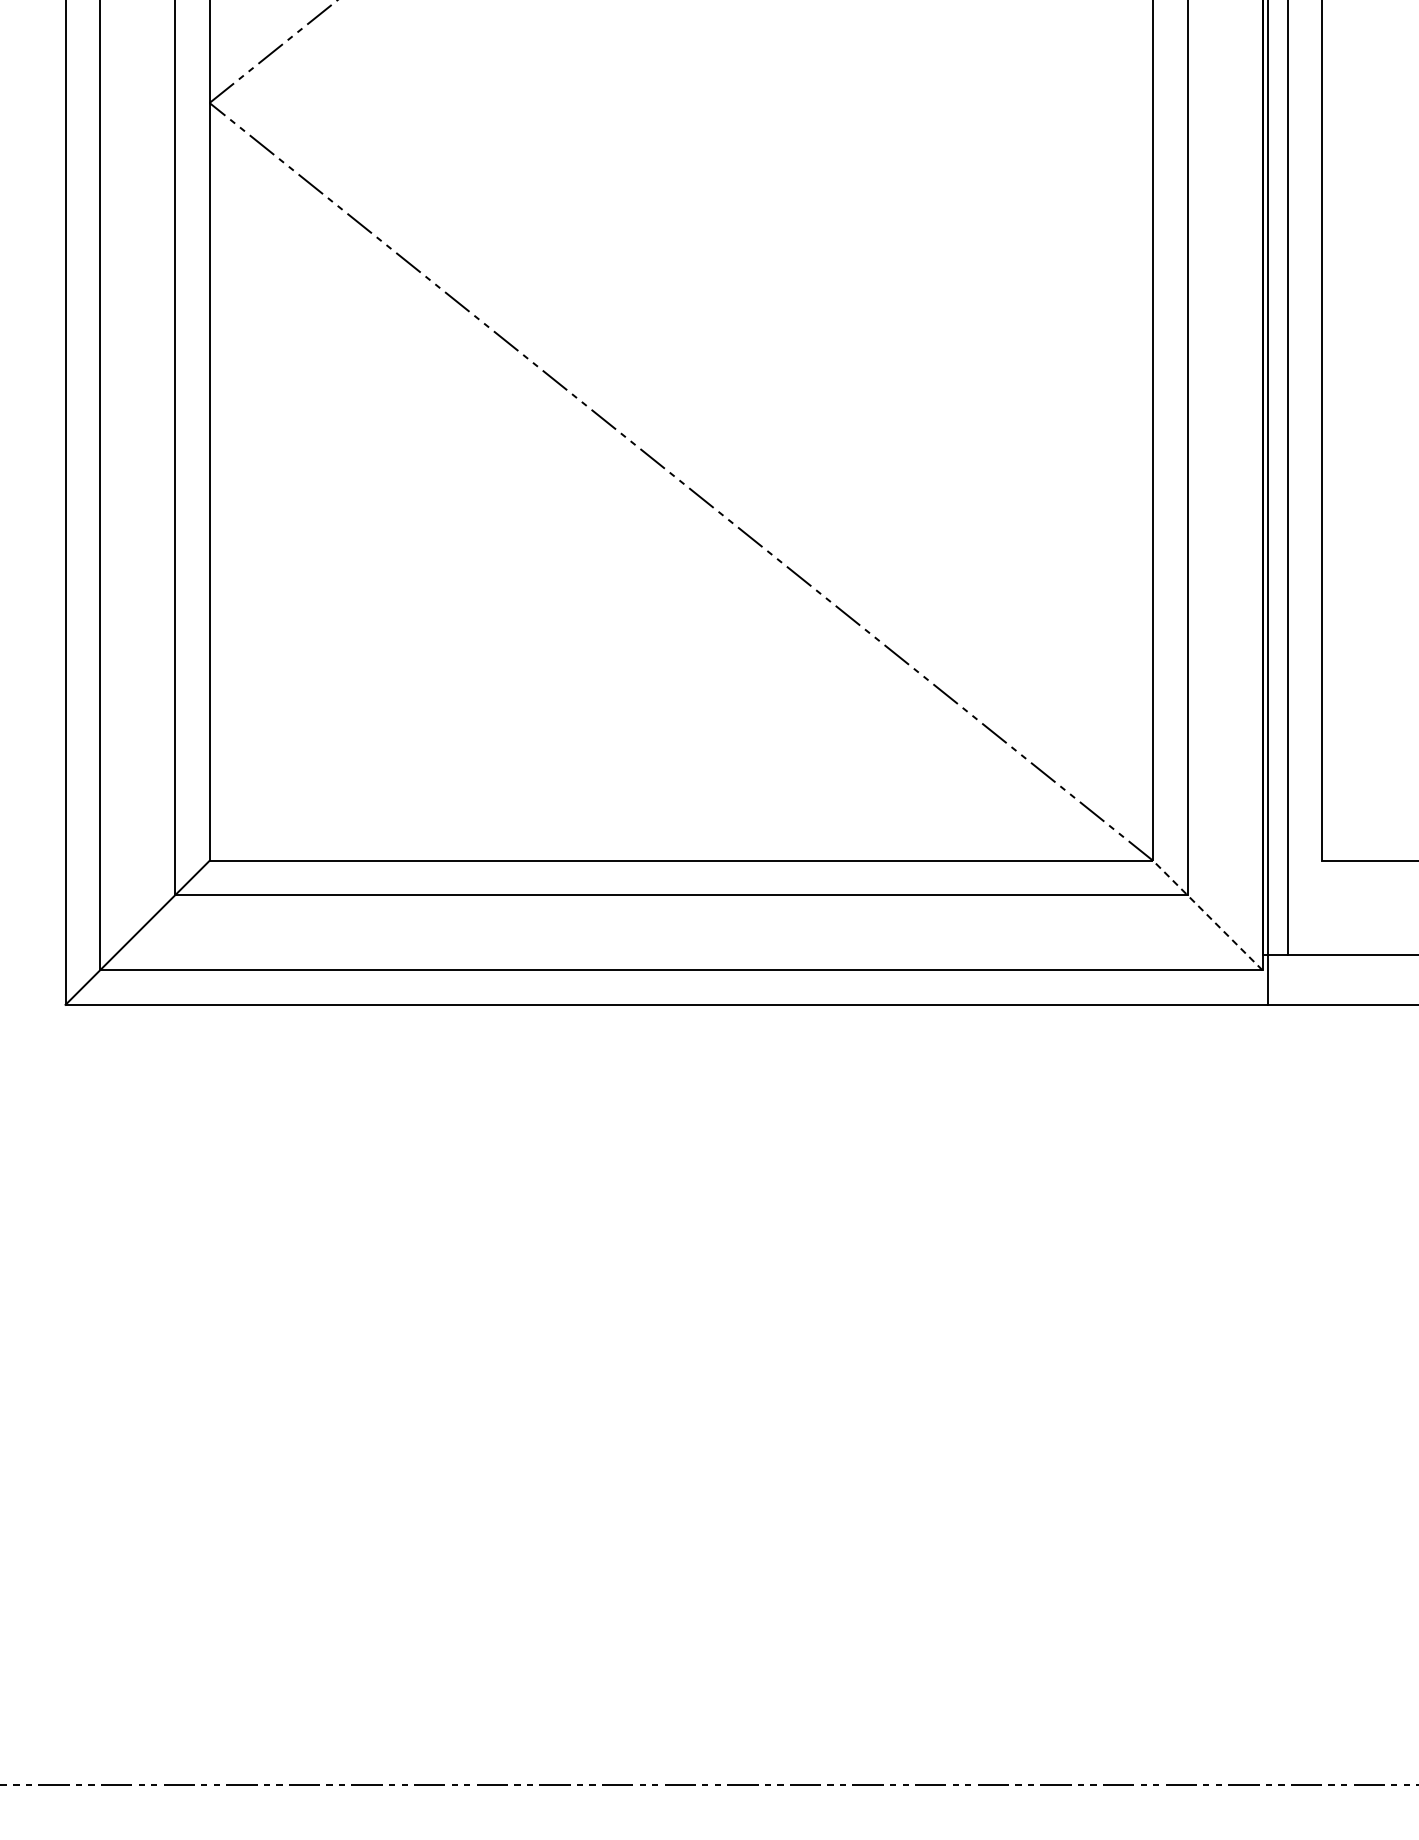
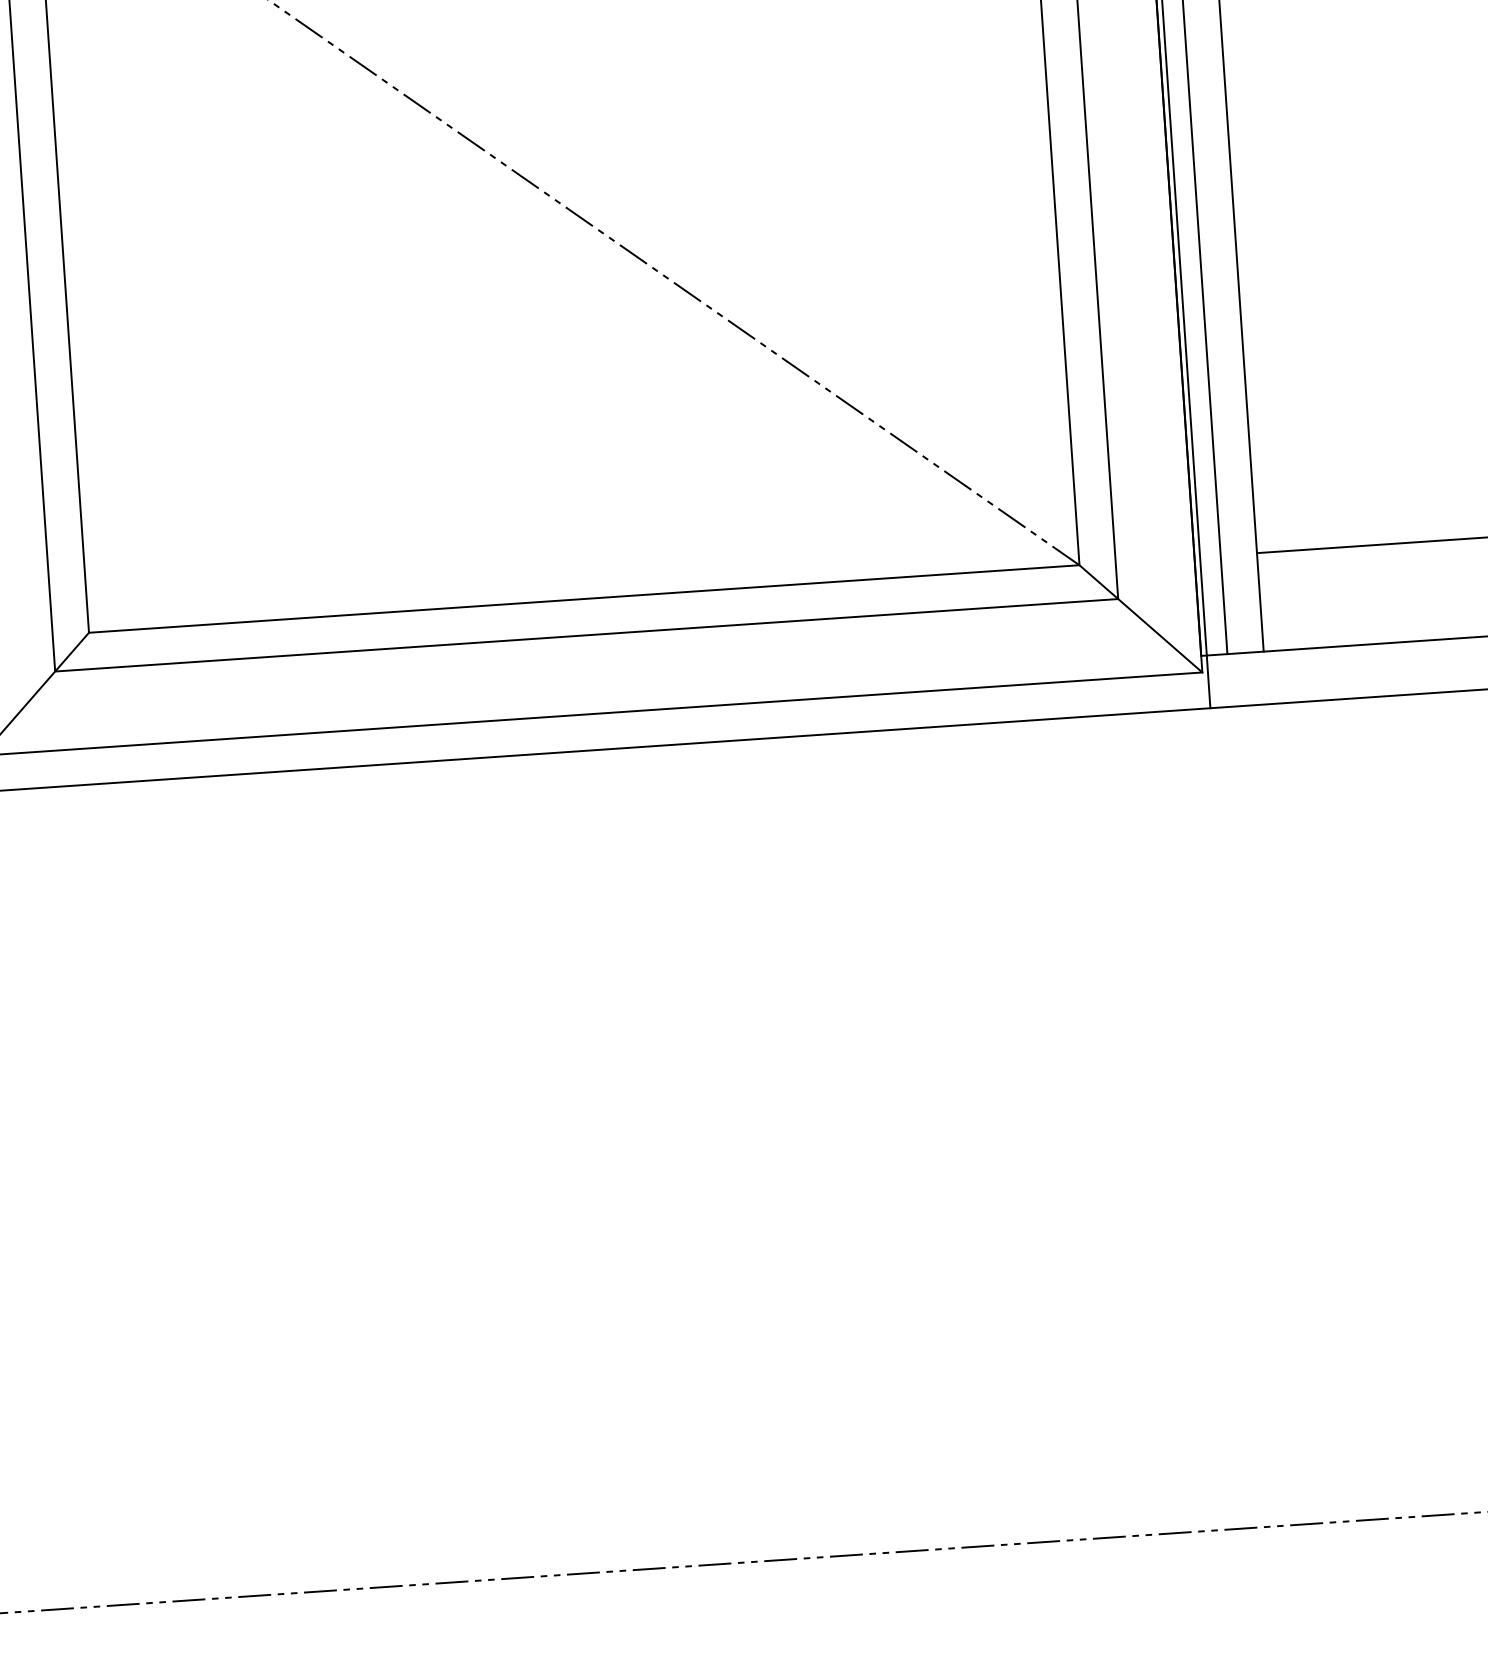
line: (1322, 907) -> (1260, 602), added
line: (1207, 915) -> (1140, 618), dashed -> solid

